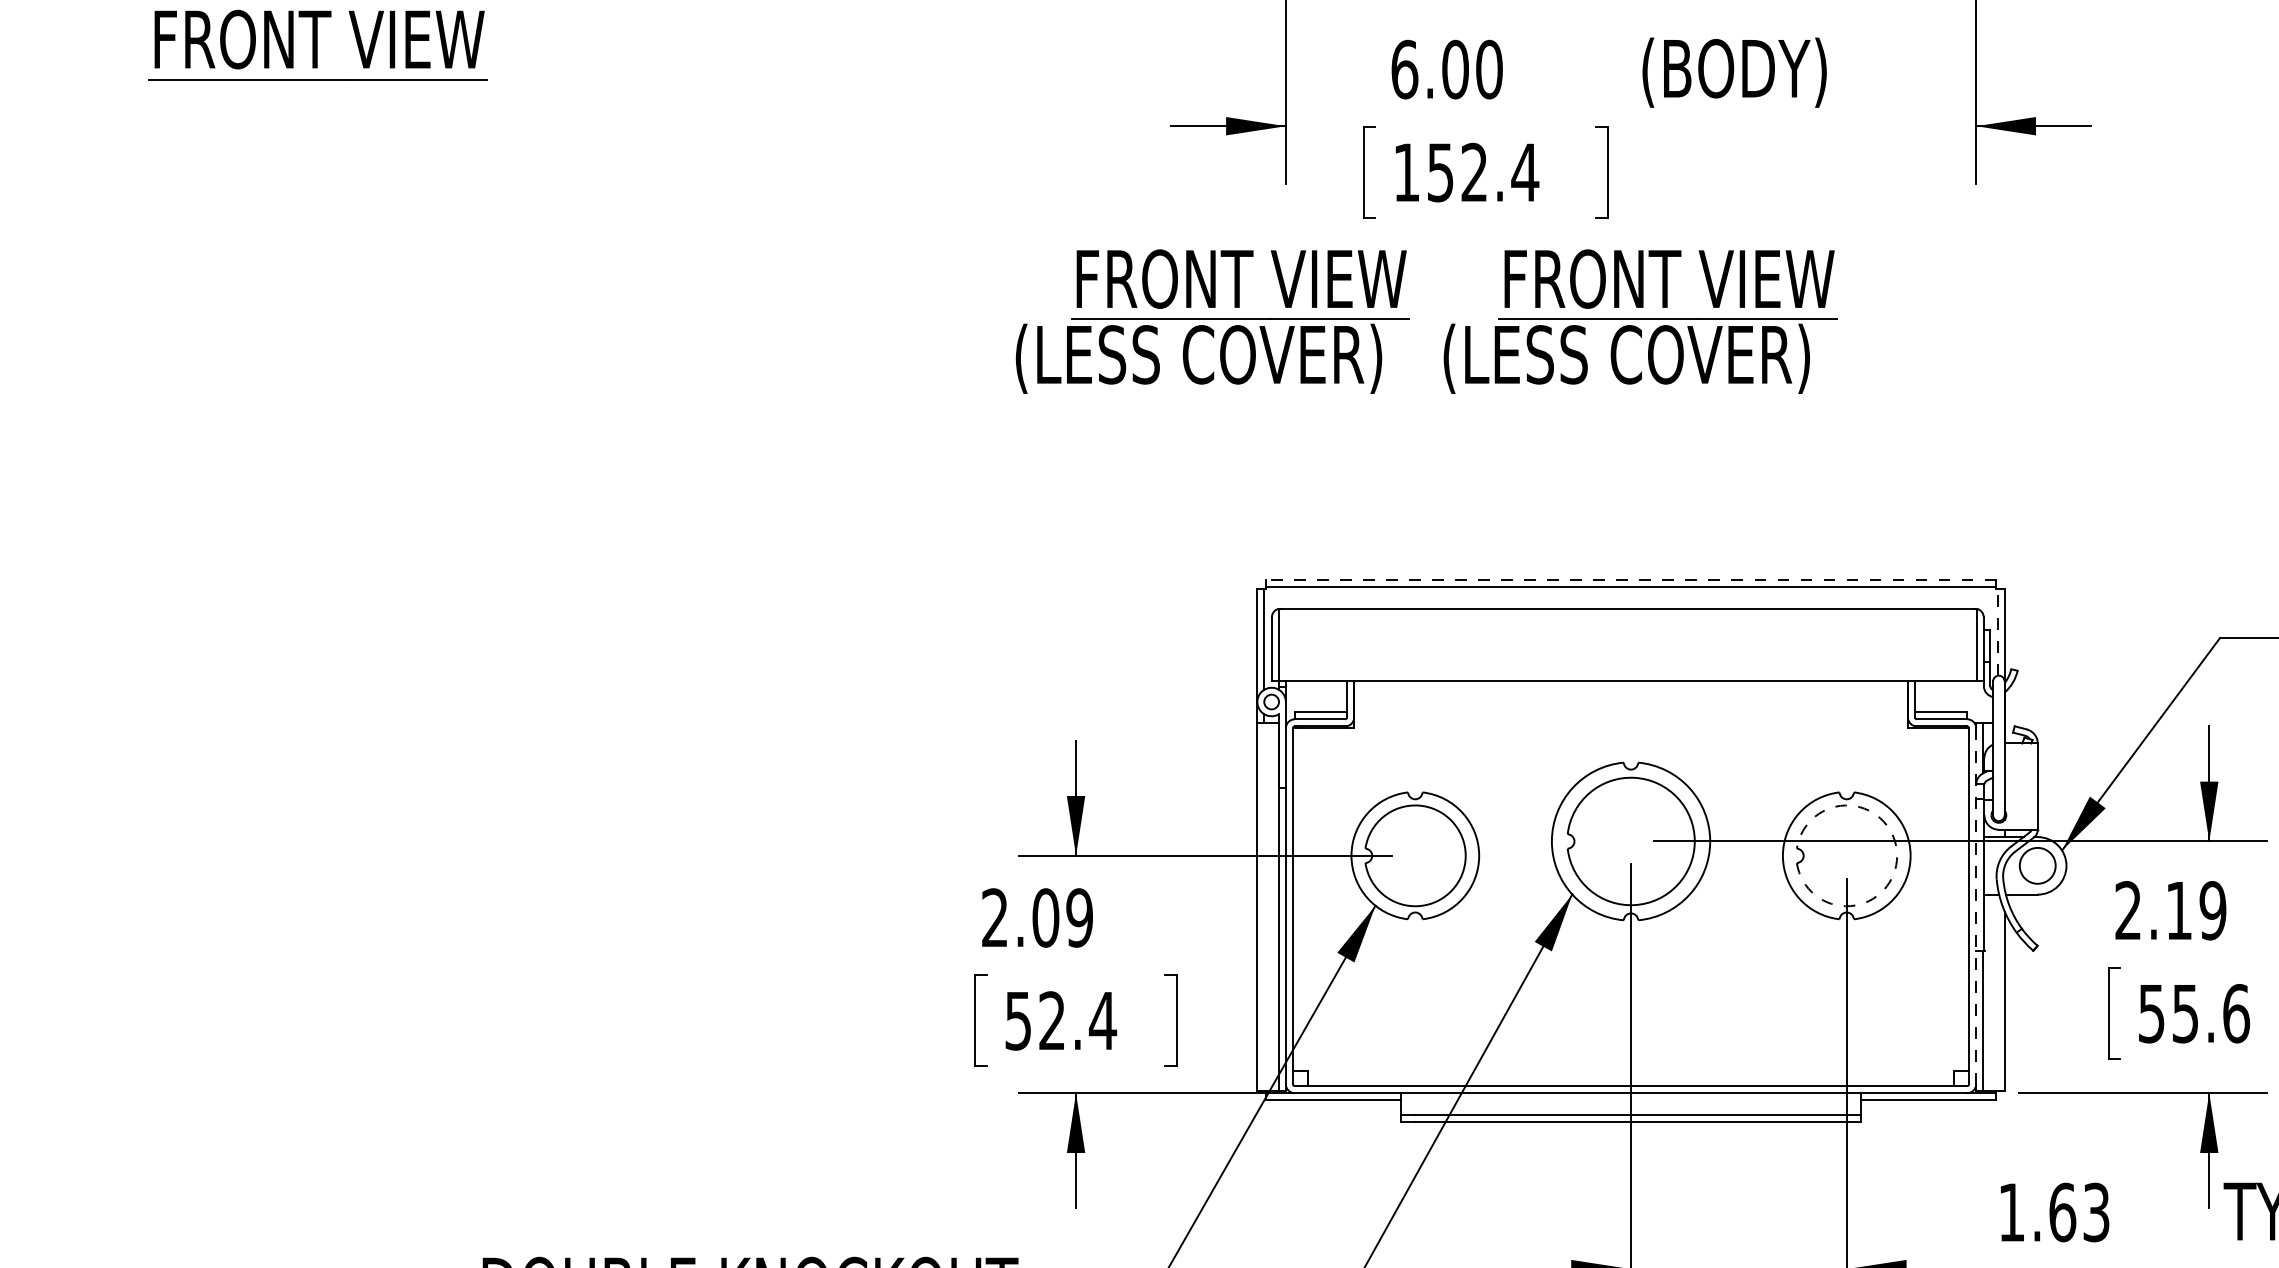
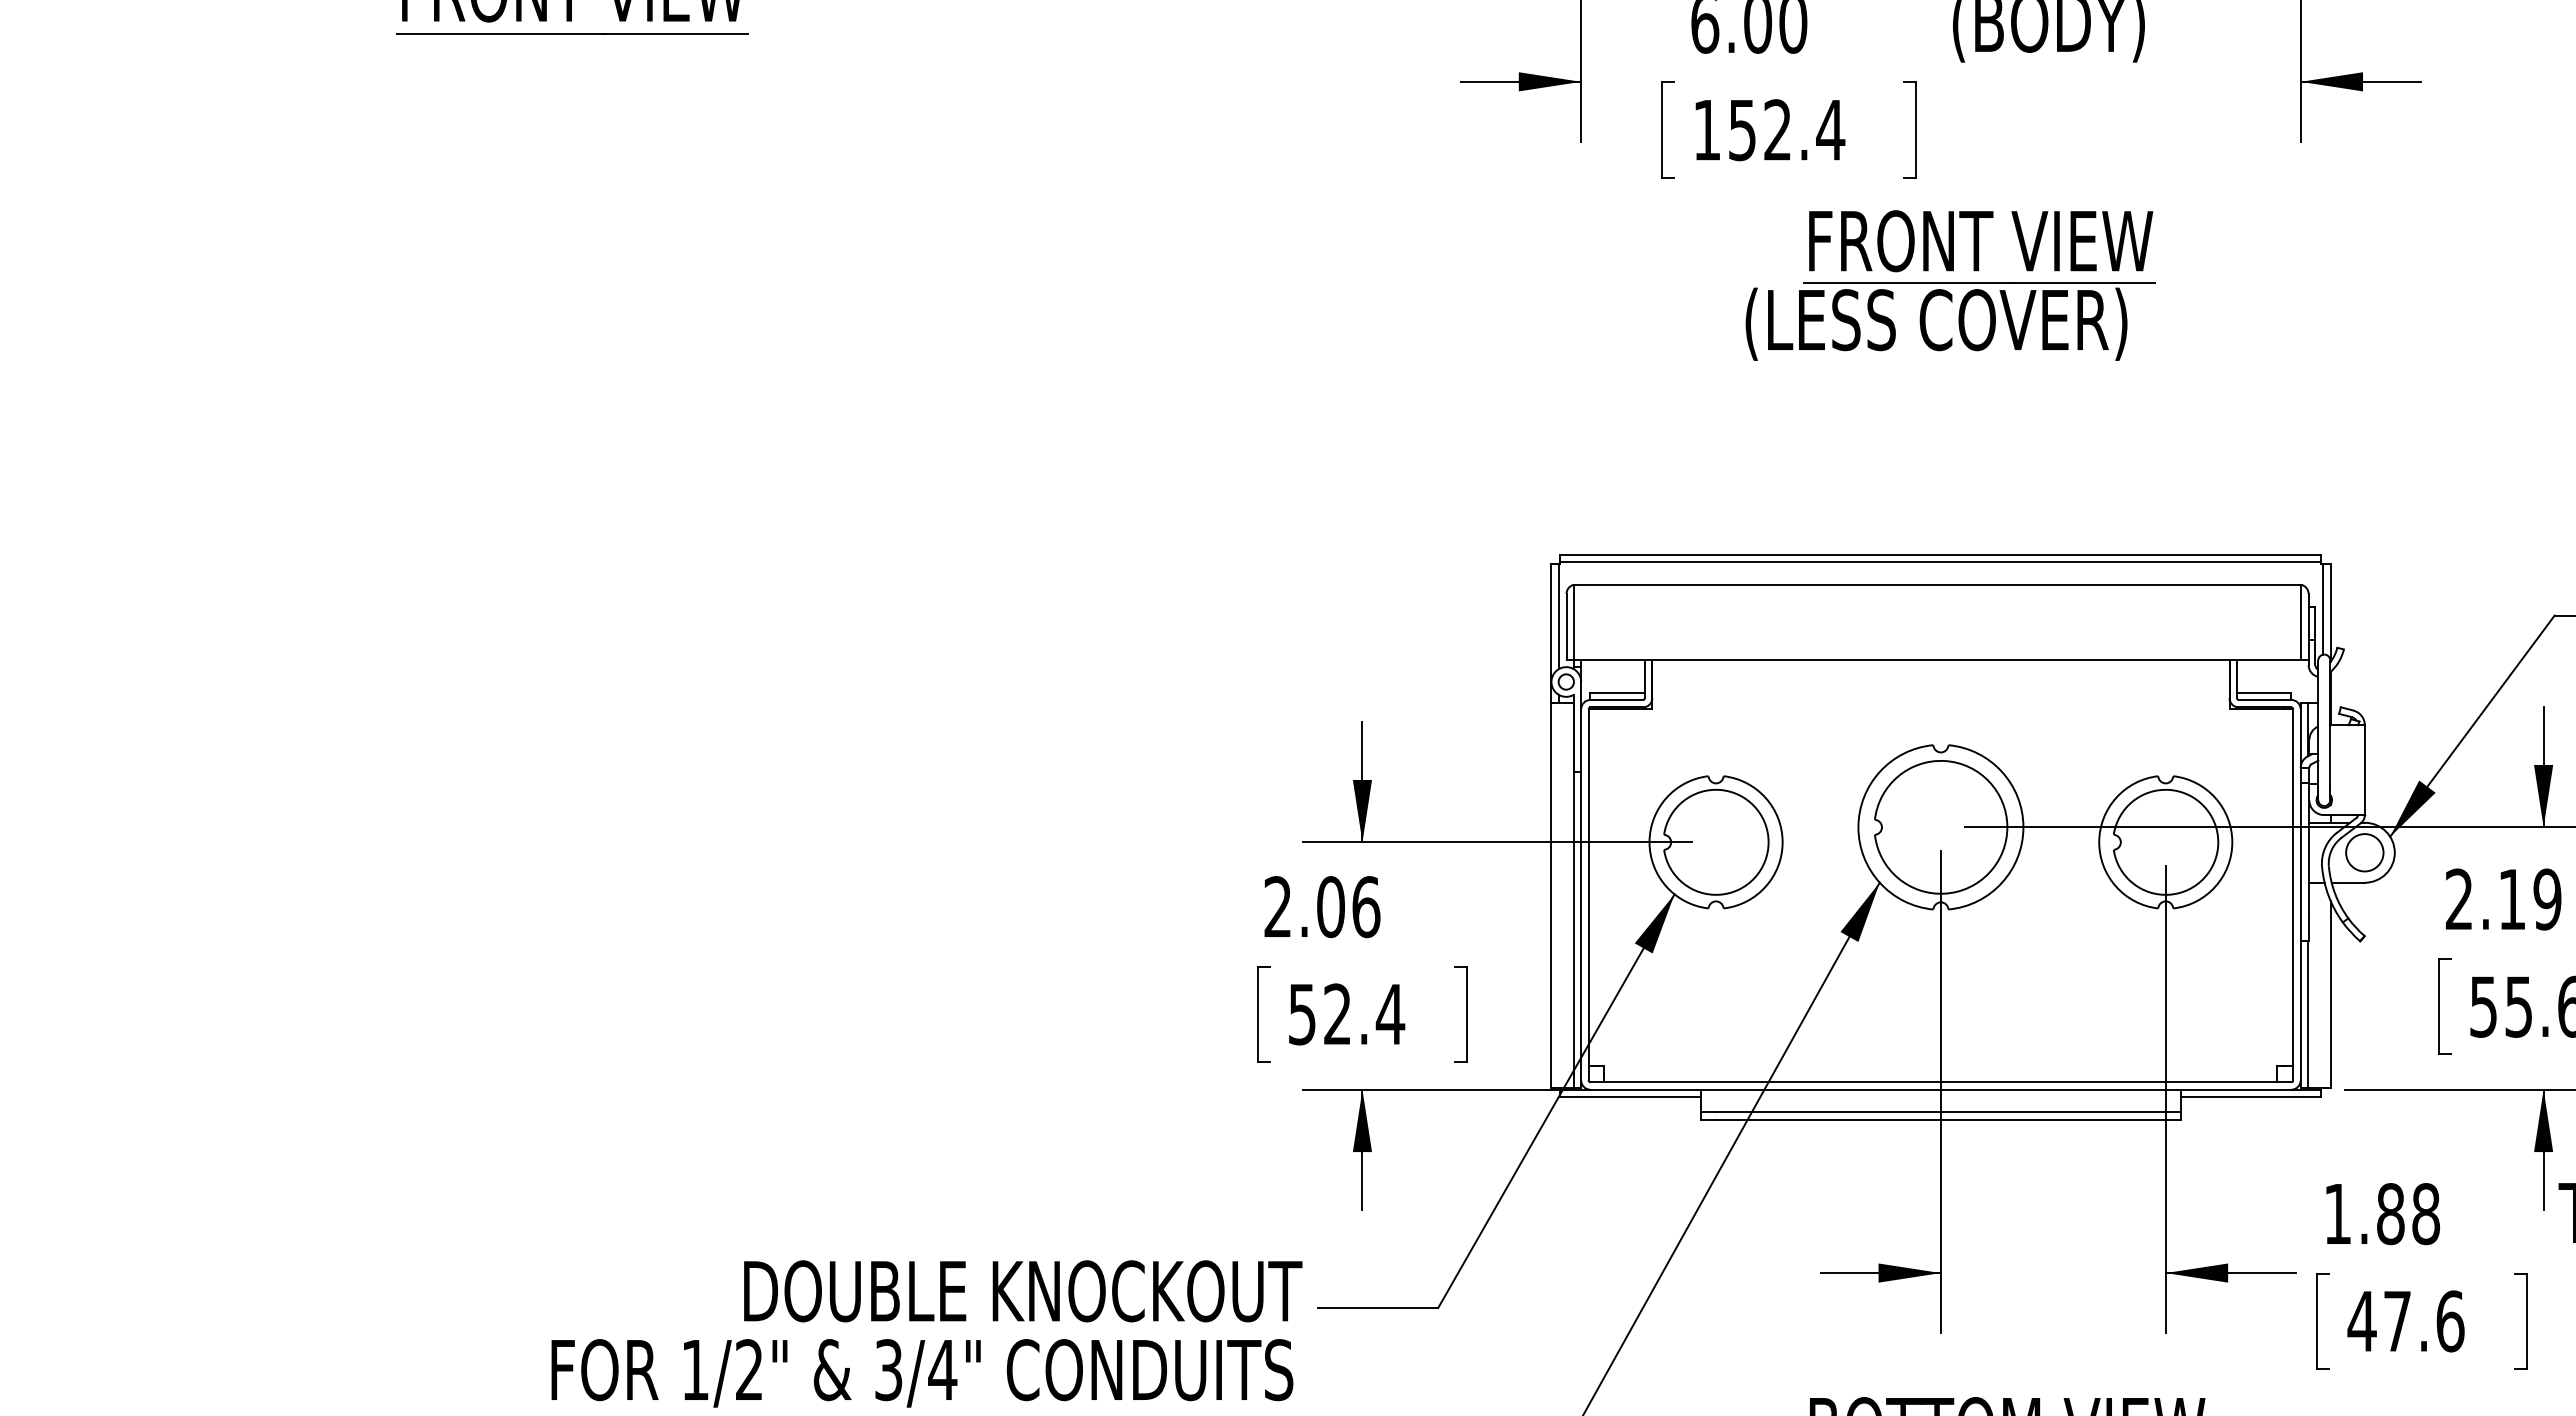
part: (1212, 321) -> (1504, 285), removed
line: (1630, 579) -> (1940, 554), dashed -> solid
line: (1998, 631) -> (2323, 608), dashed -> solid
arc: (1897, 856) -> (2218, 842), dashed -> solid
line: (1976, 905) -> (2300, 894), dashed -> solid
text: (1079, 918) -> (1366, 907), 2.09 -> 2.06
text: (2079, 1212) -> (2408, 1214), 1.63 -> 1.88

